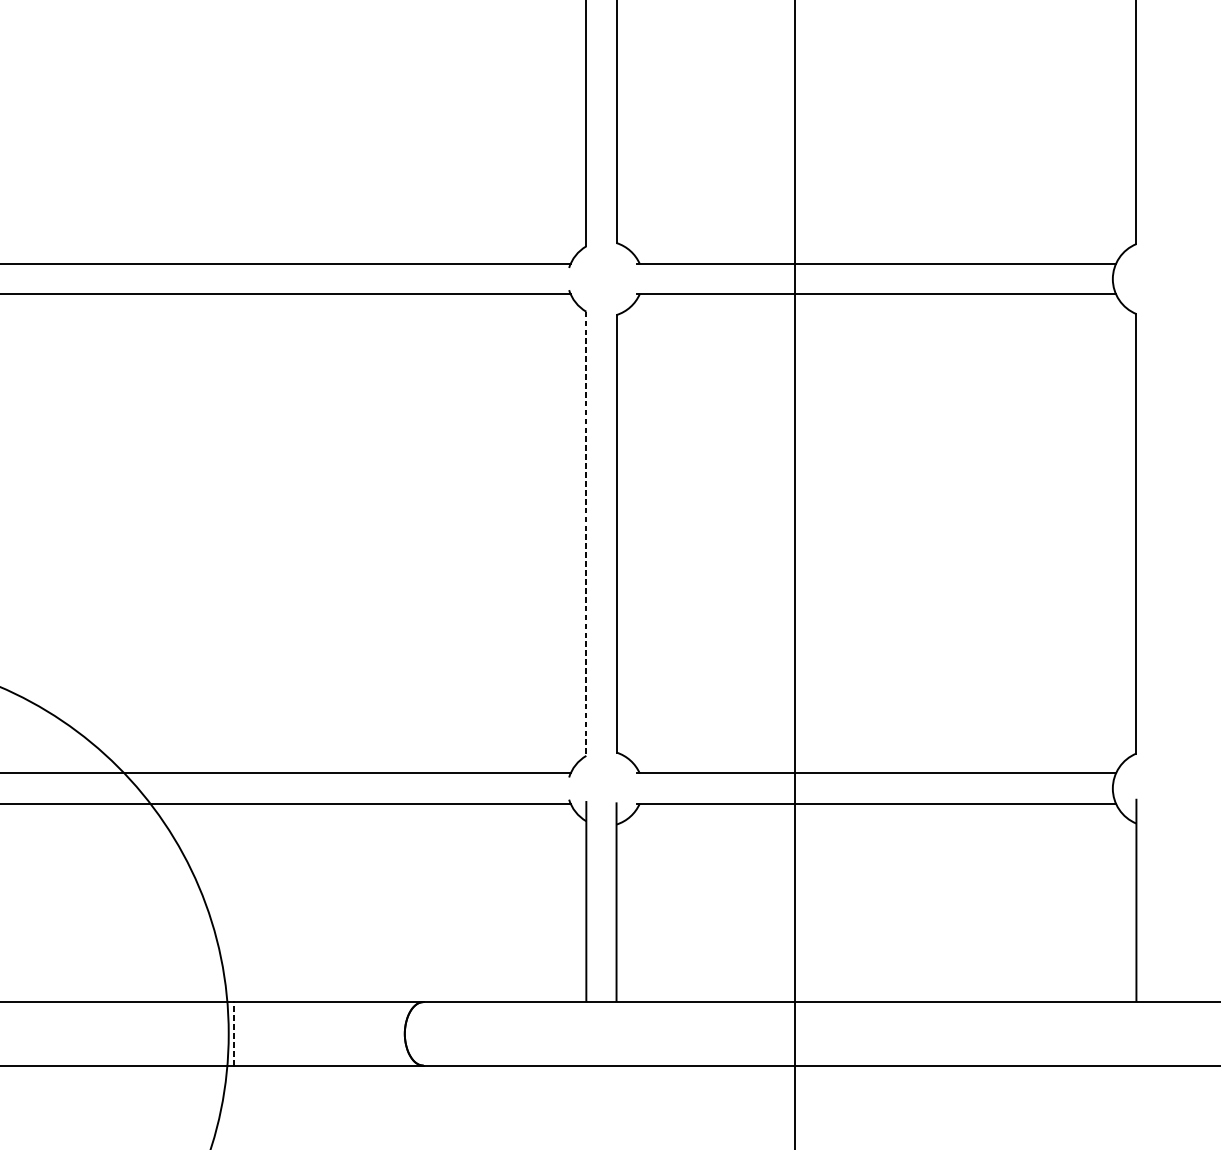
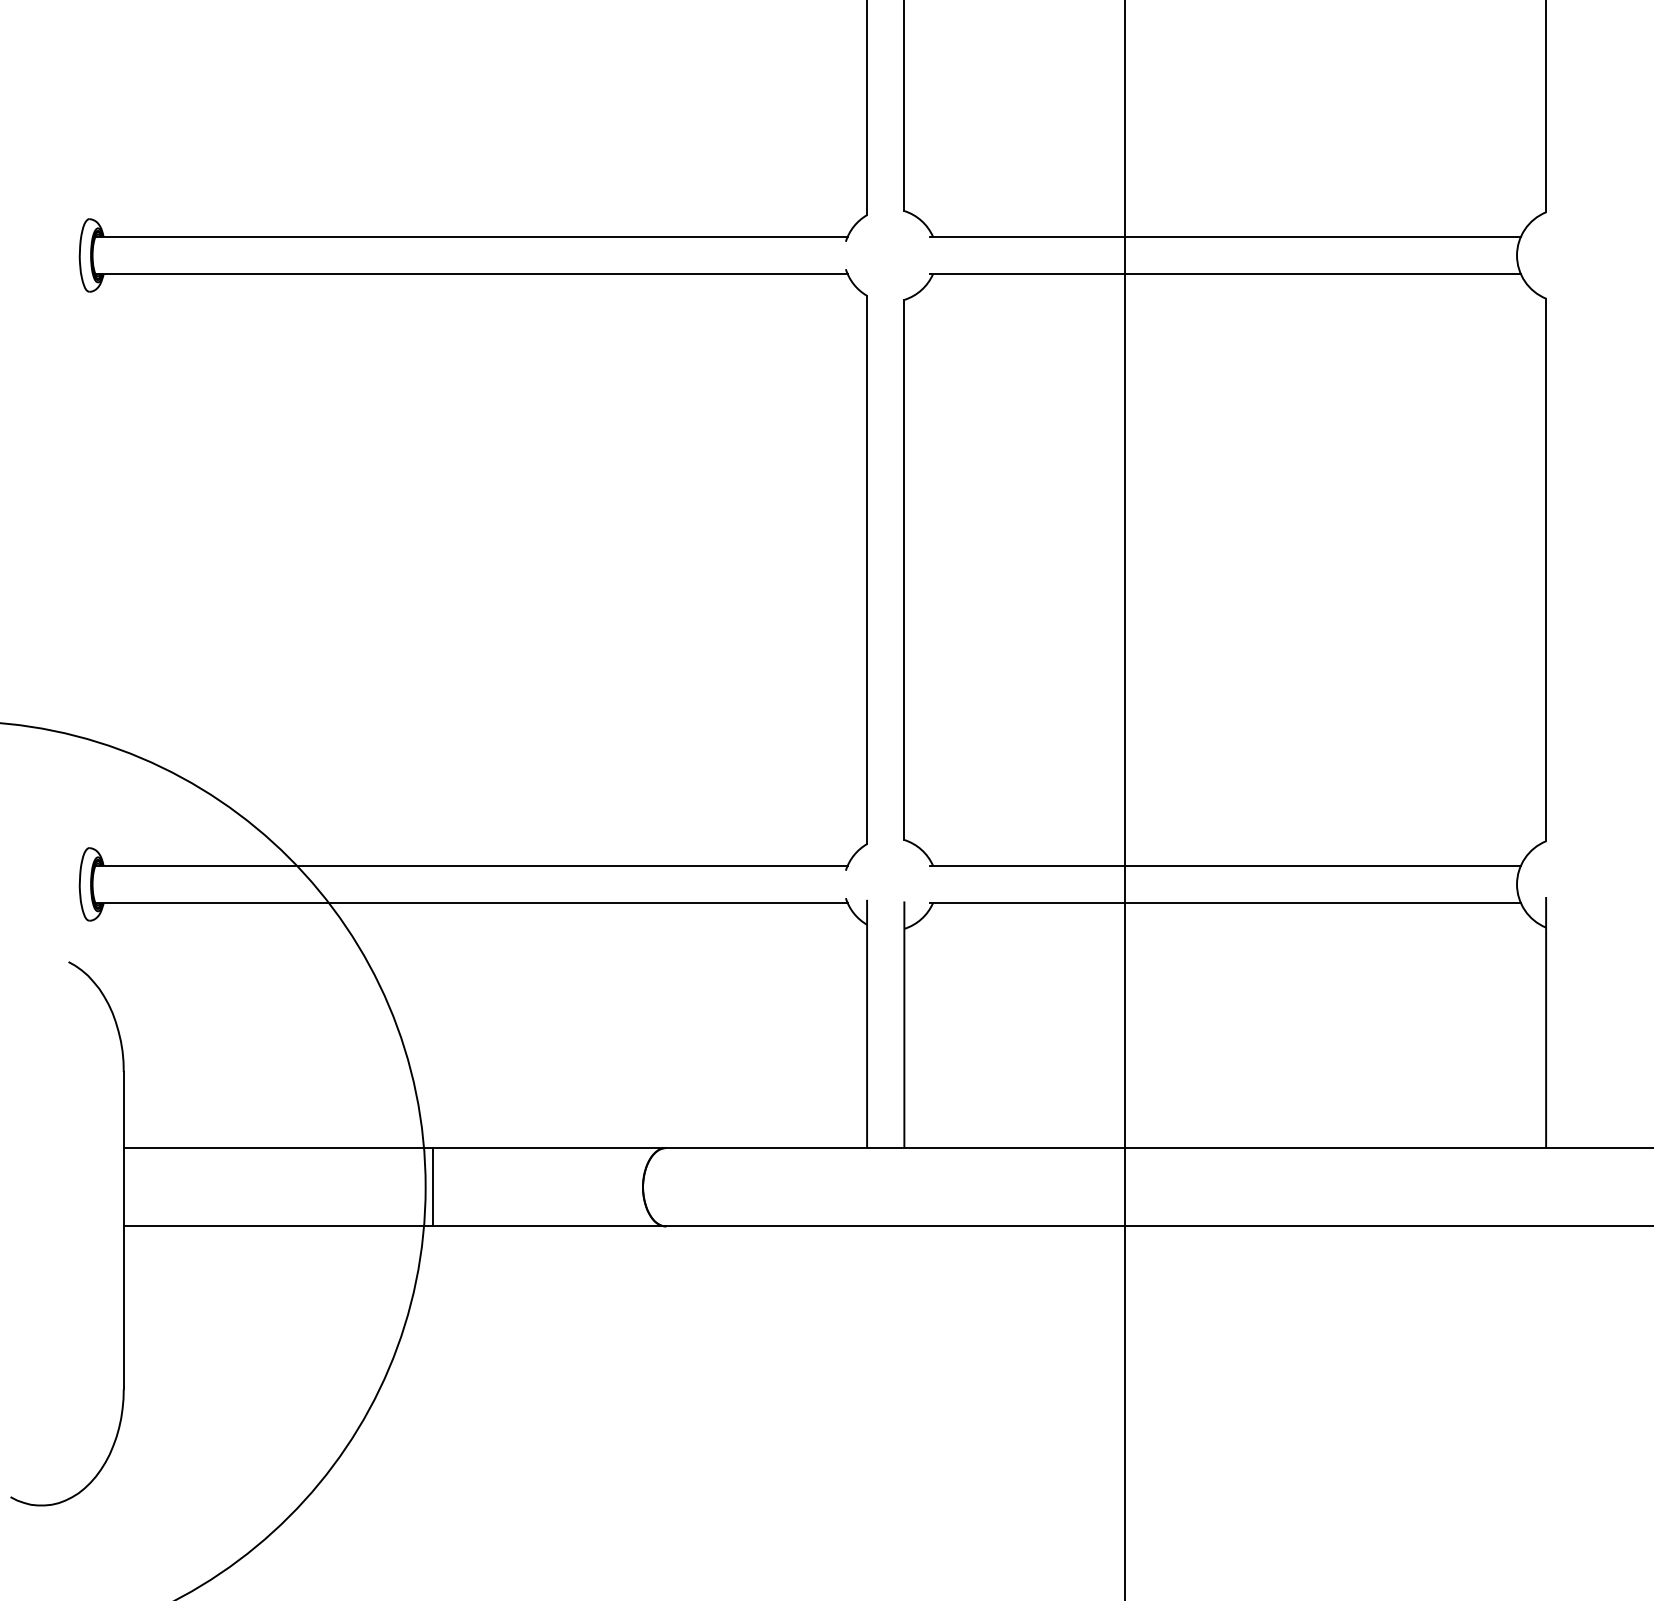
line: (586, 534) -> (867, 570), dashed -> solid
line: (234, 1033) -> (432, 1186), dashed -> solid

